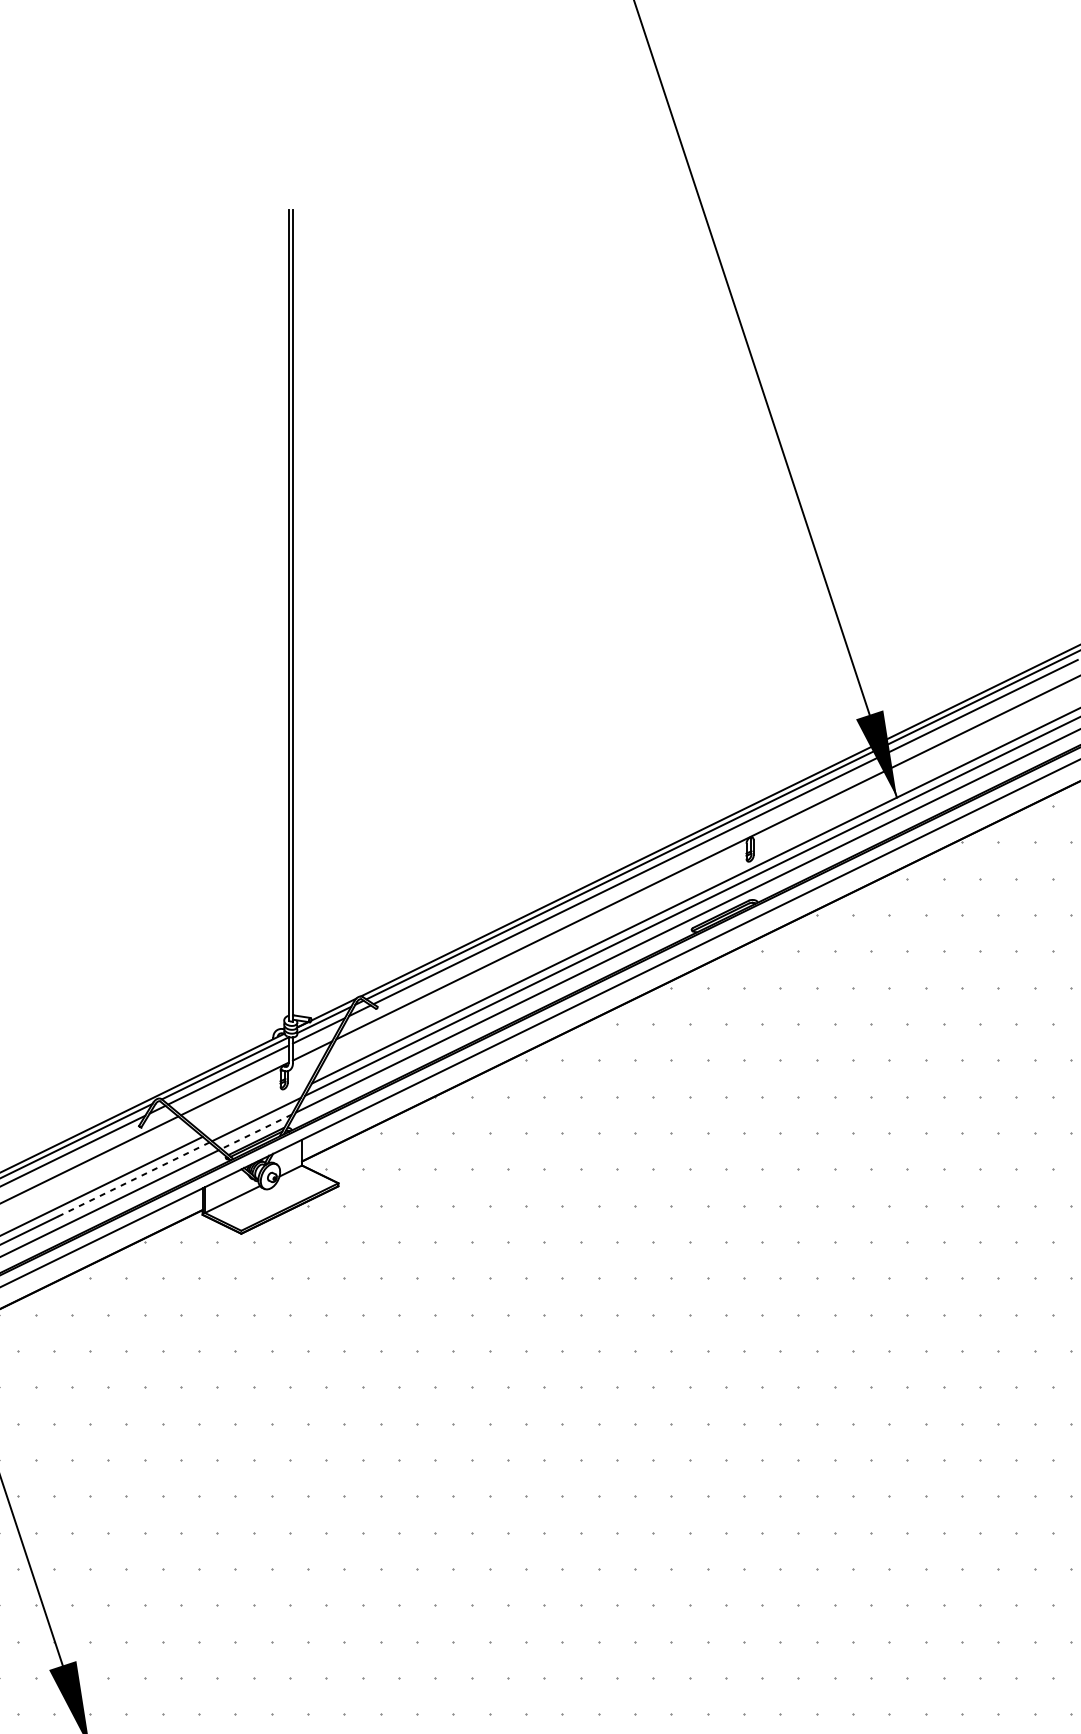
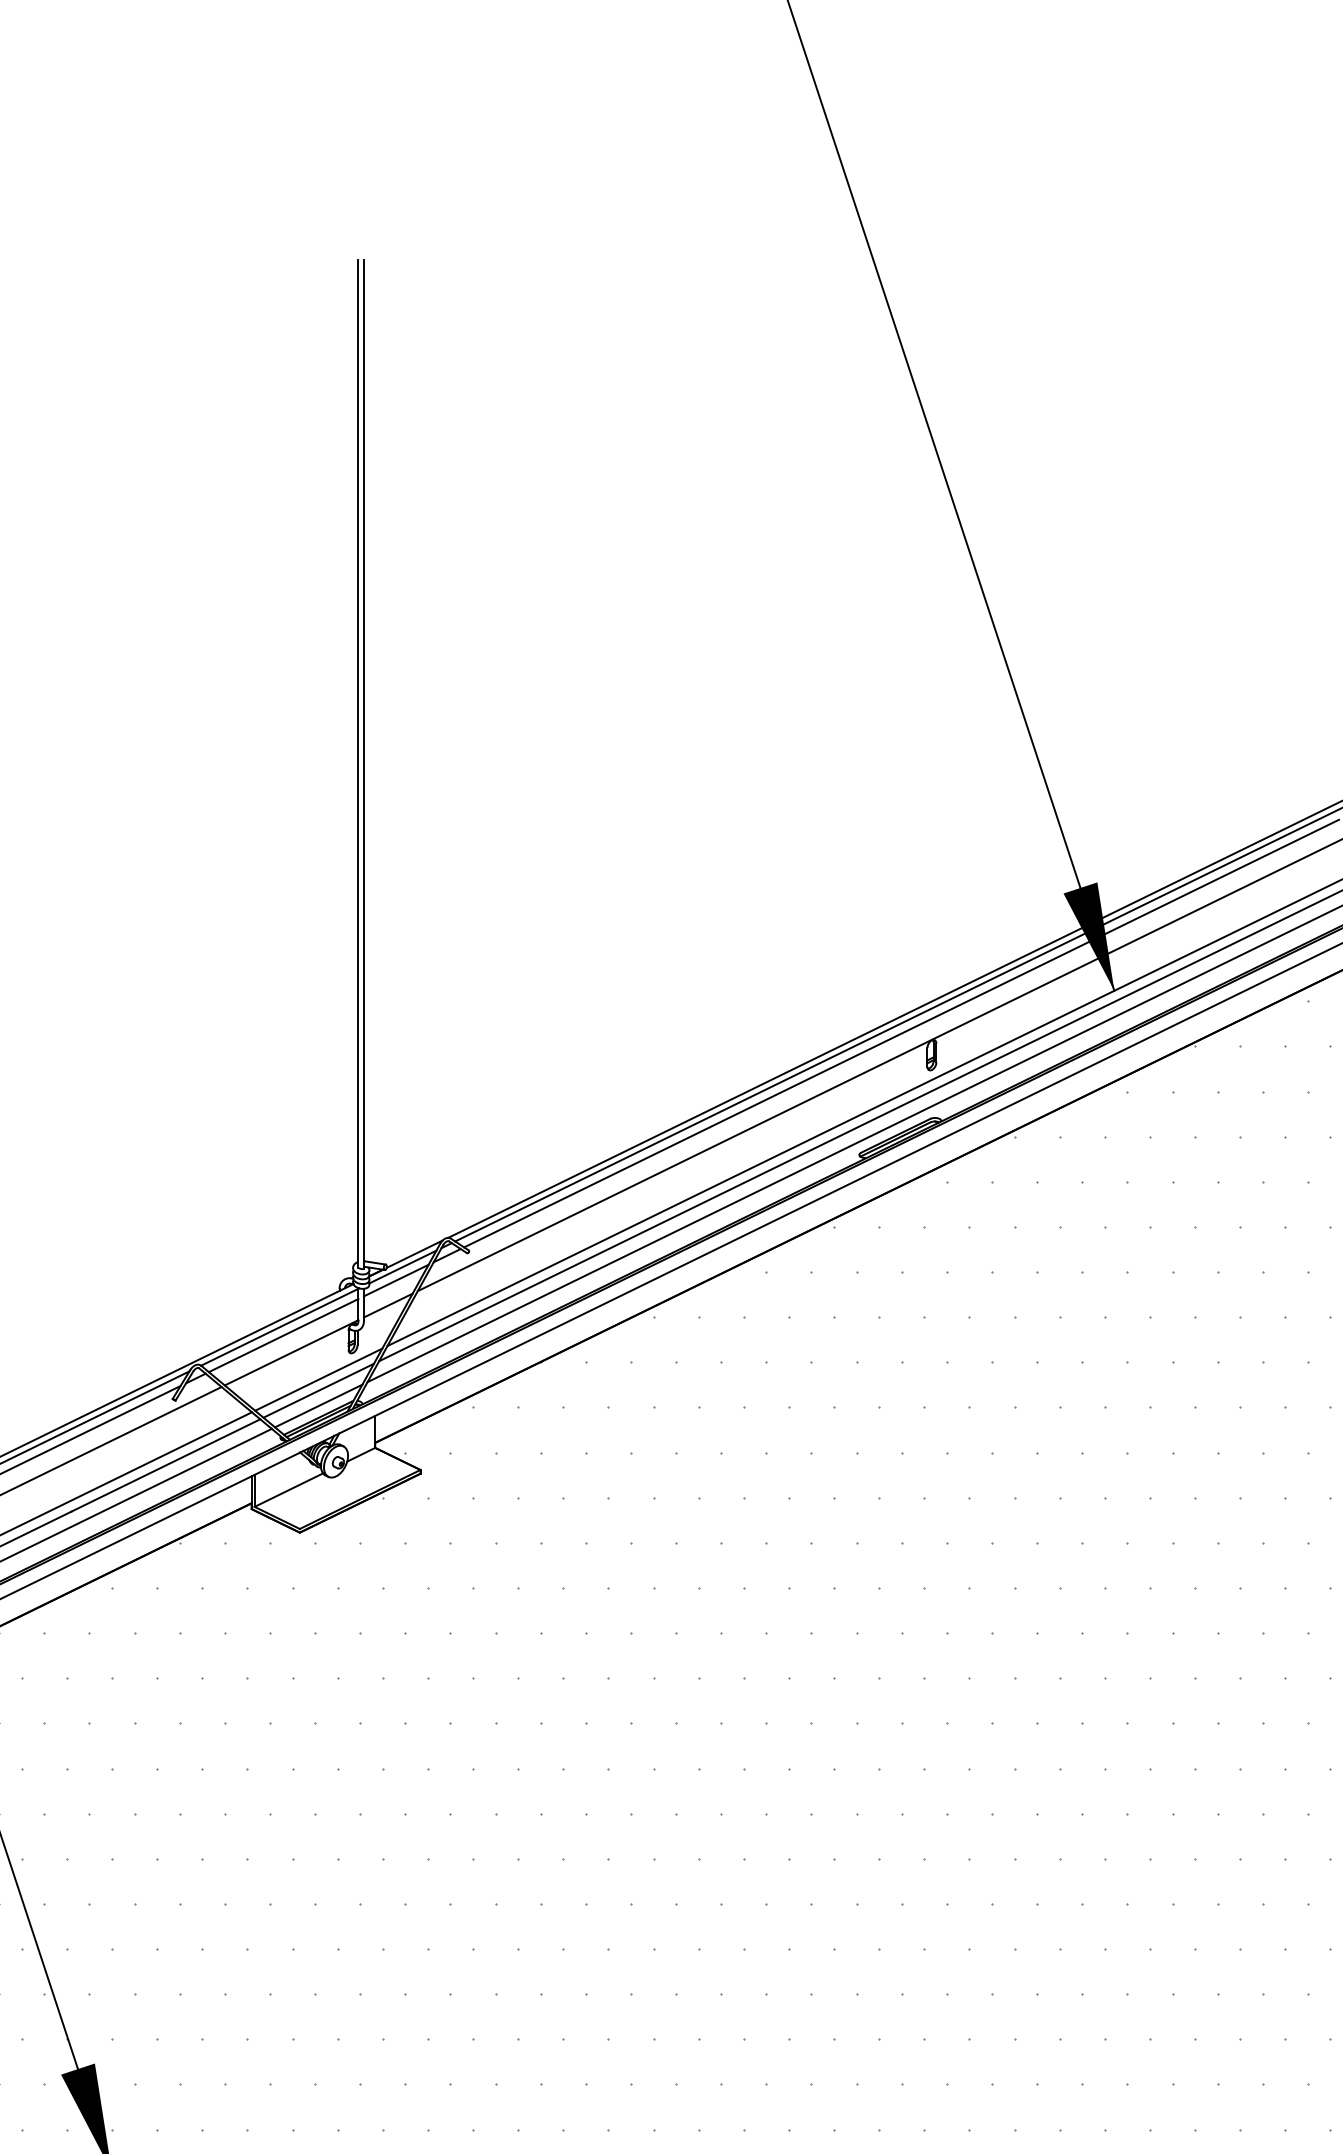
line: (256, 1110) -> (318, 1379), added
line: (256, 1131) -> (318, 1405), dashed -> solid
line: (134, 1179) -> (166, 1465), dashed -> solid

